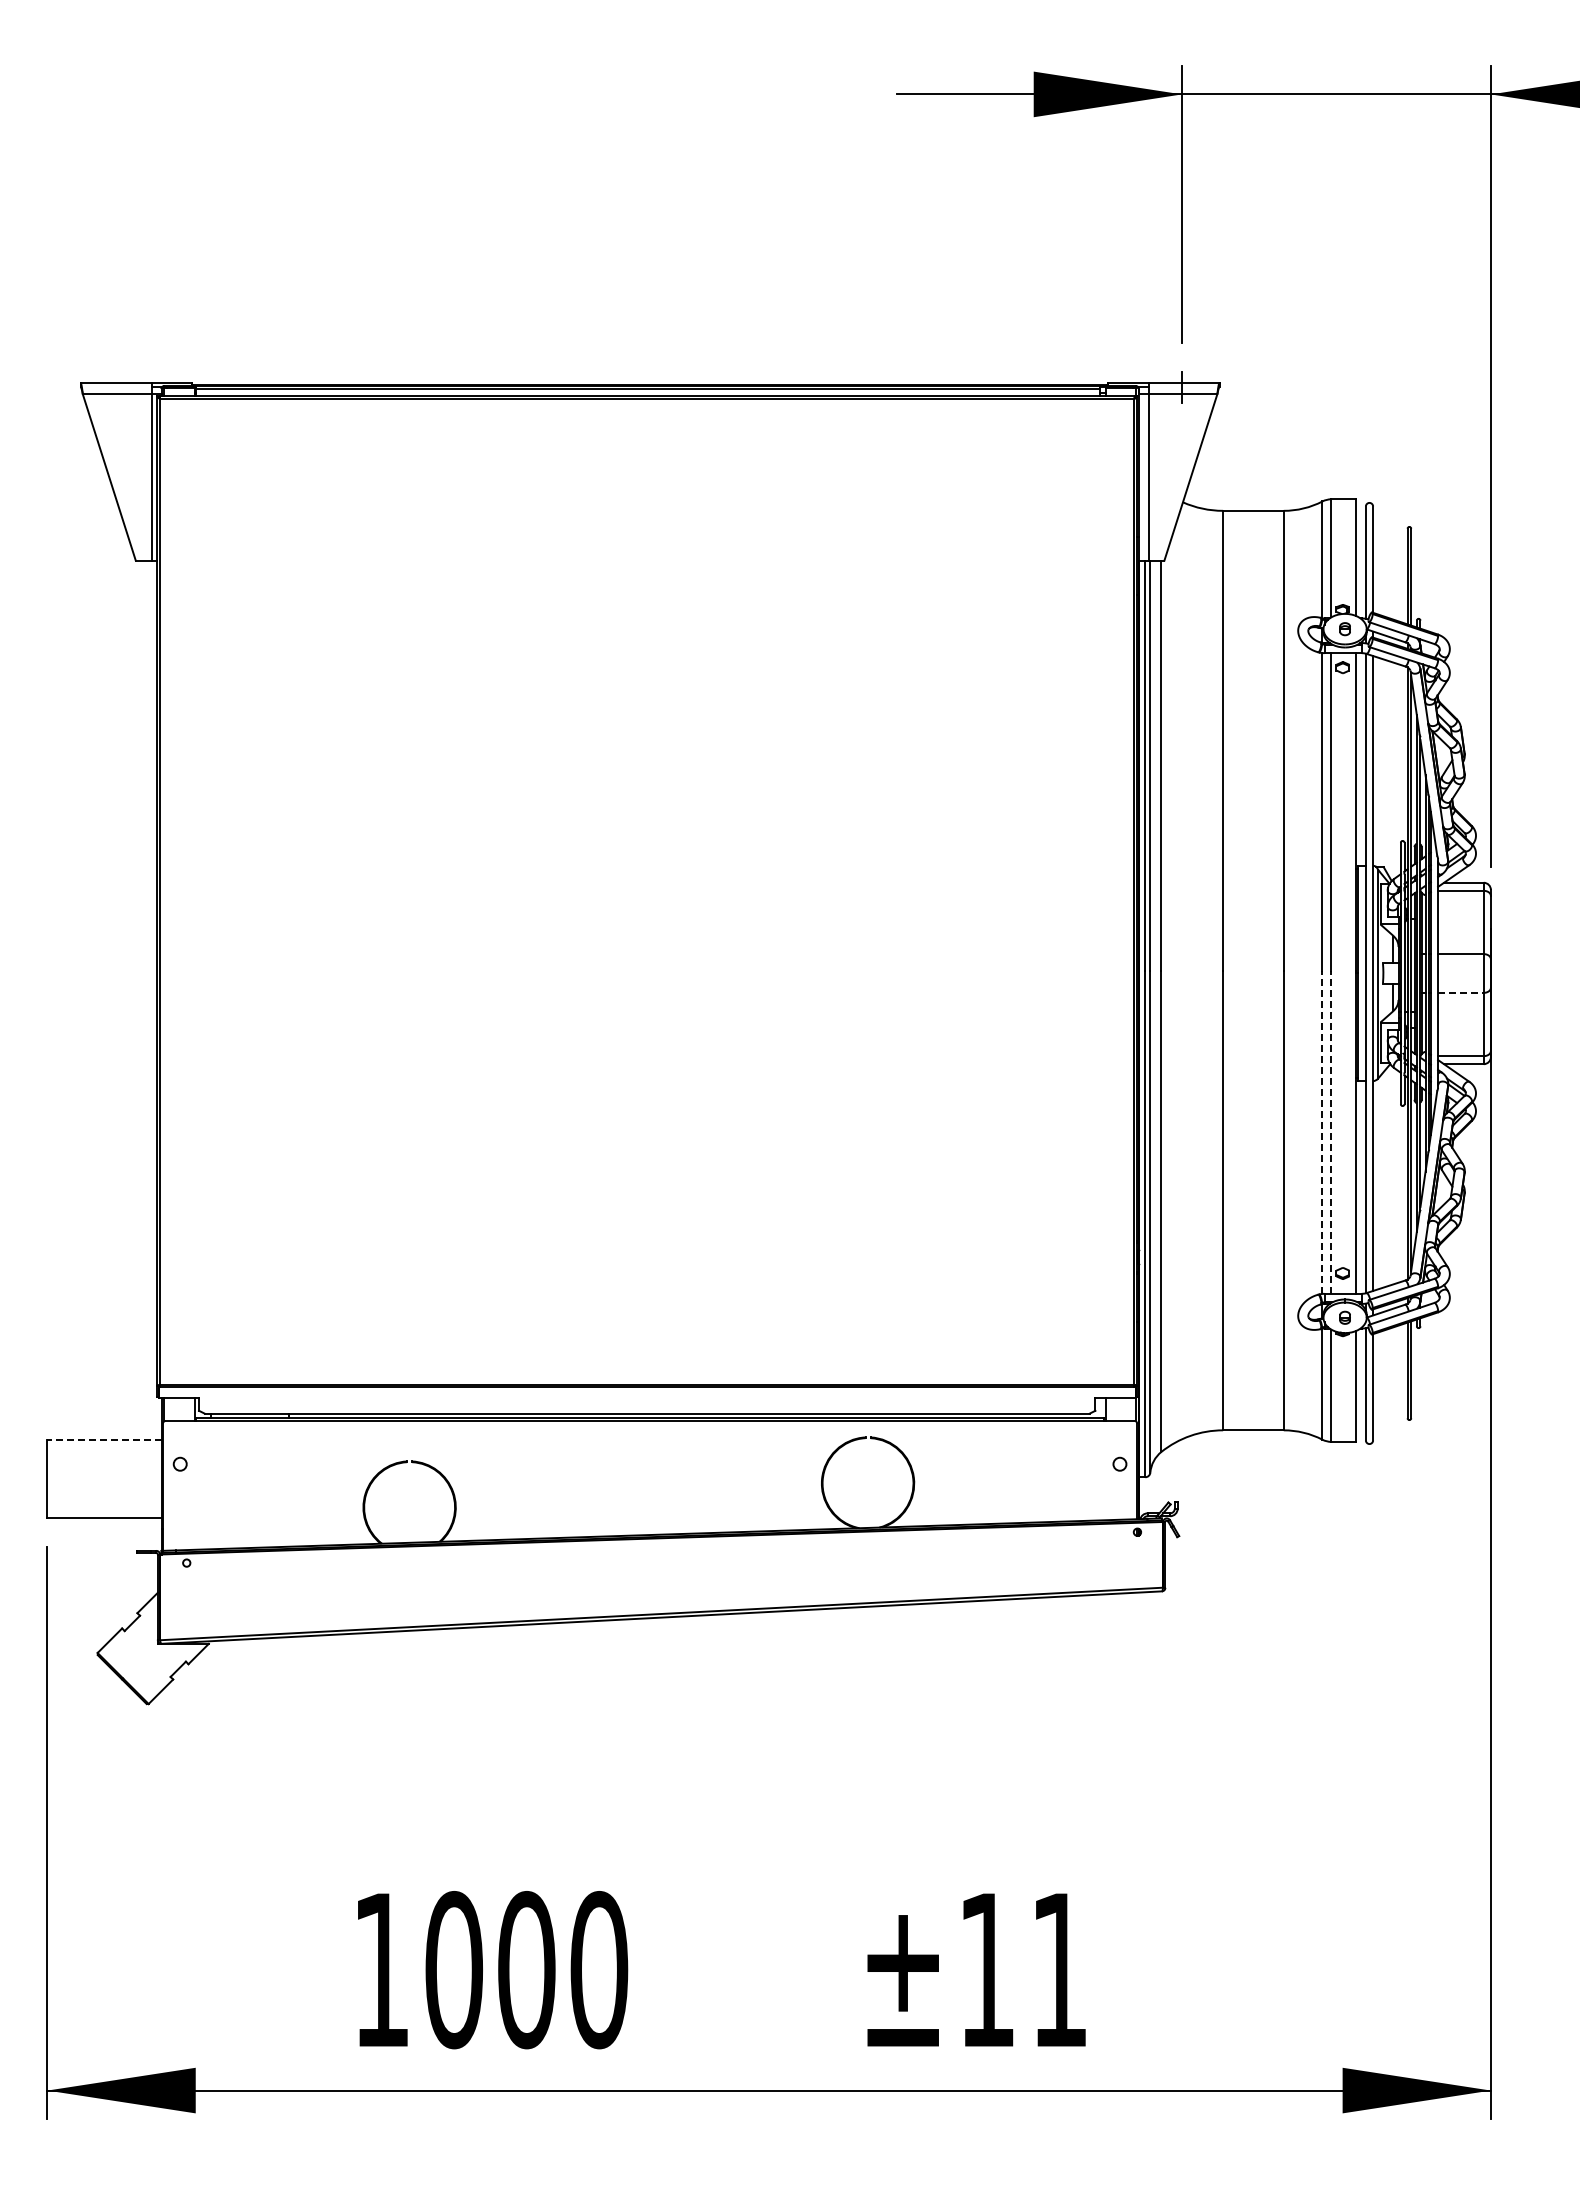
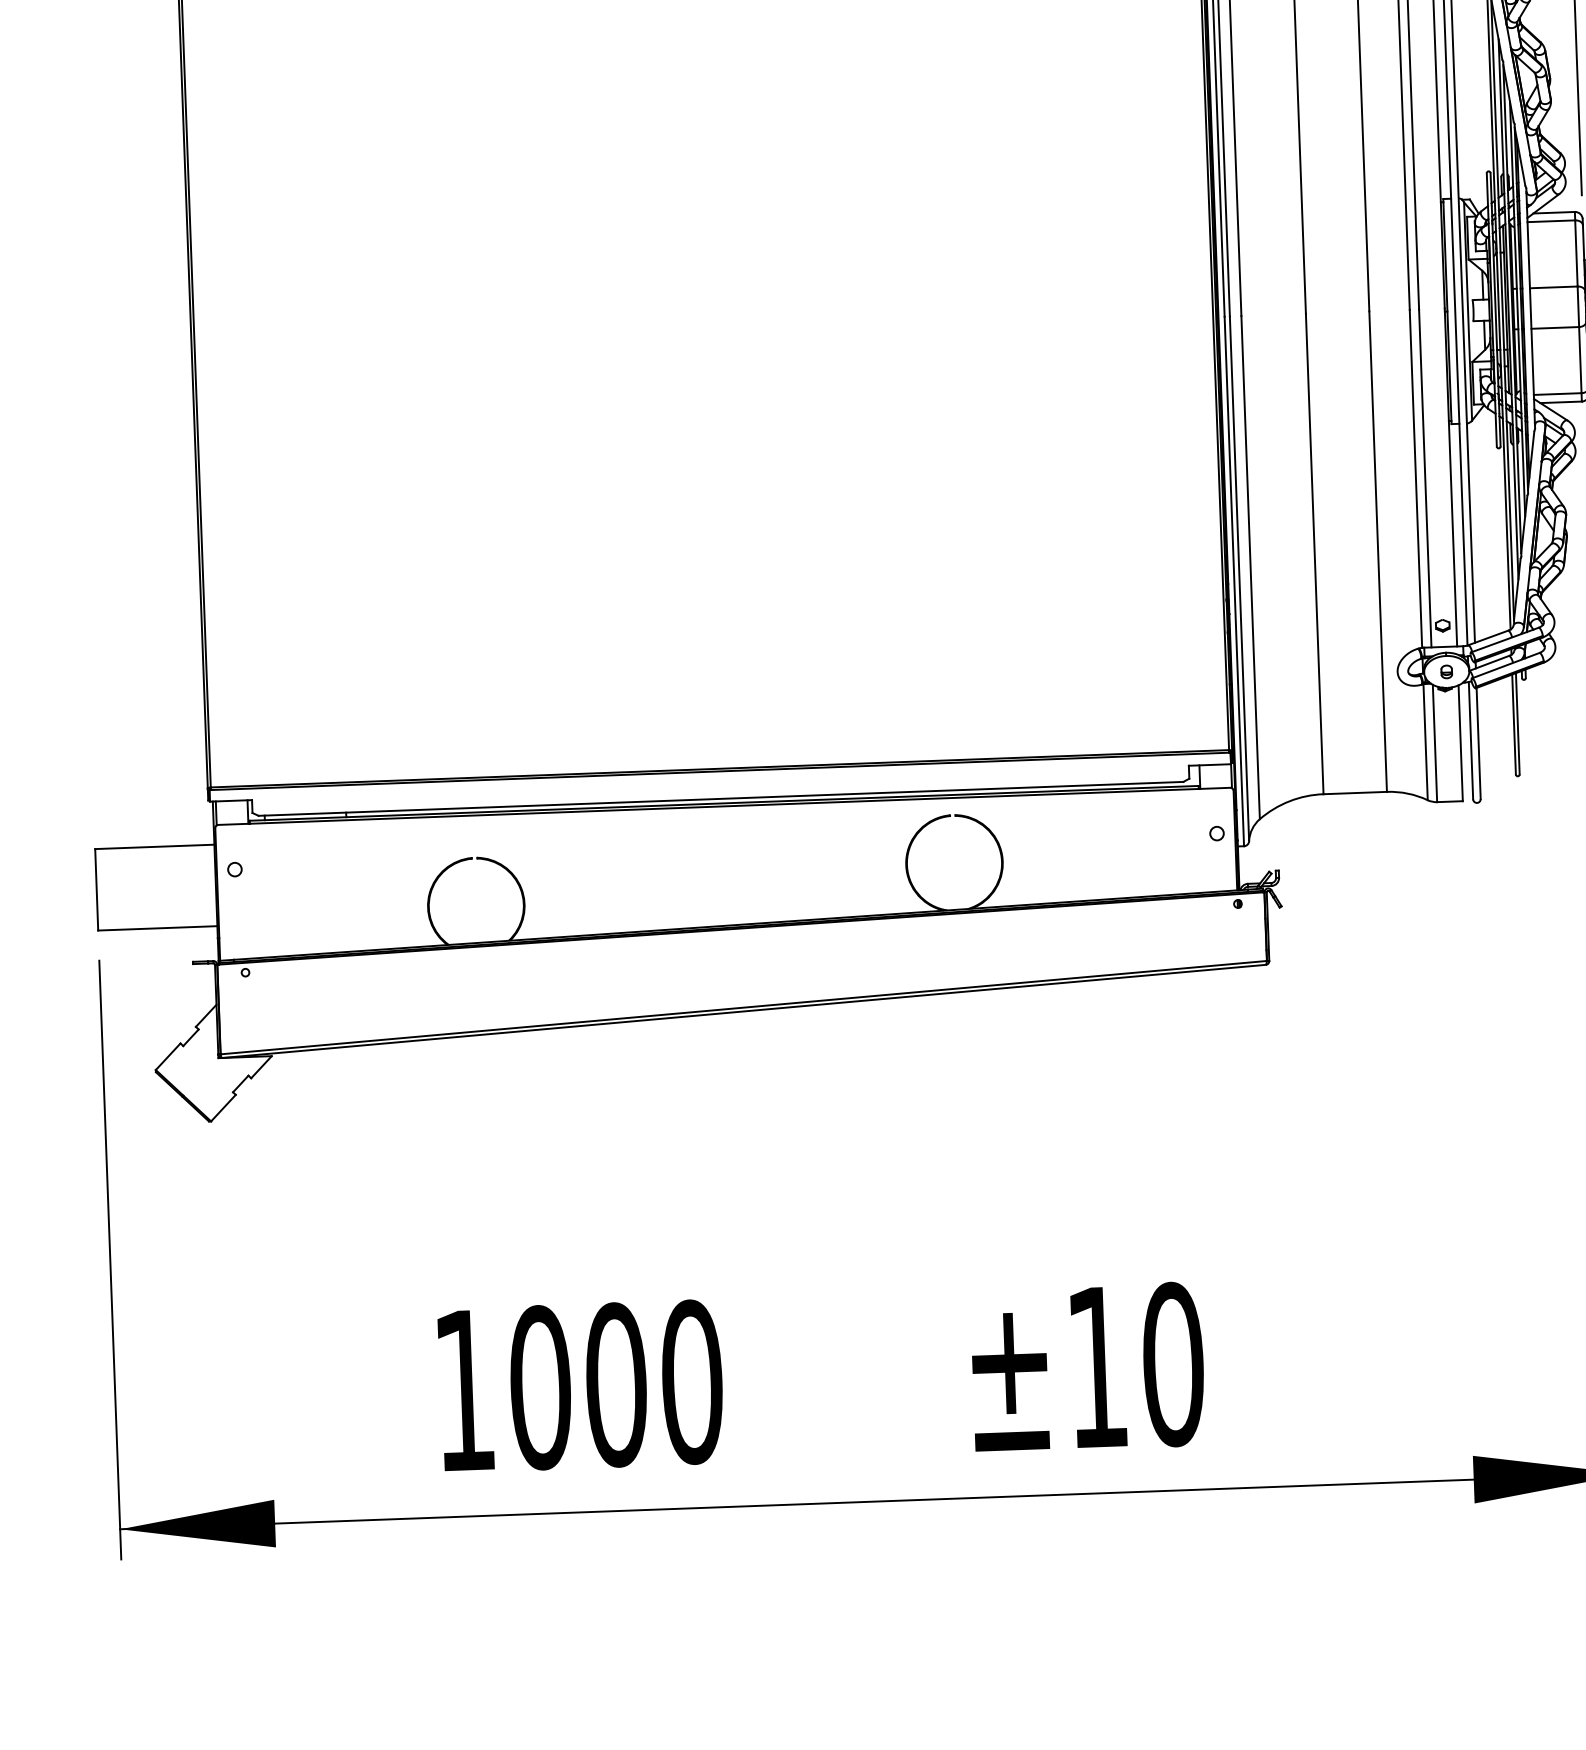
line: (1460, 992) -> (1554, 327), dashed -> solid
line: (1322, 1132) -> (1415, 479), dashed -> solid
line: (1331, 1132) -> (1425, 478), dashed -> solid
line: (103, 1439) -> (153, 846), dashed -> solid
text: (1059, 1970) -> (1173, 1365), ±11 -> ±10

